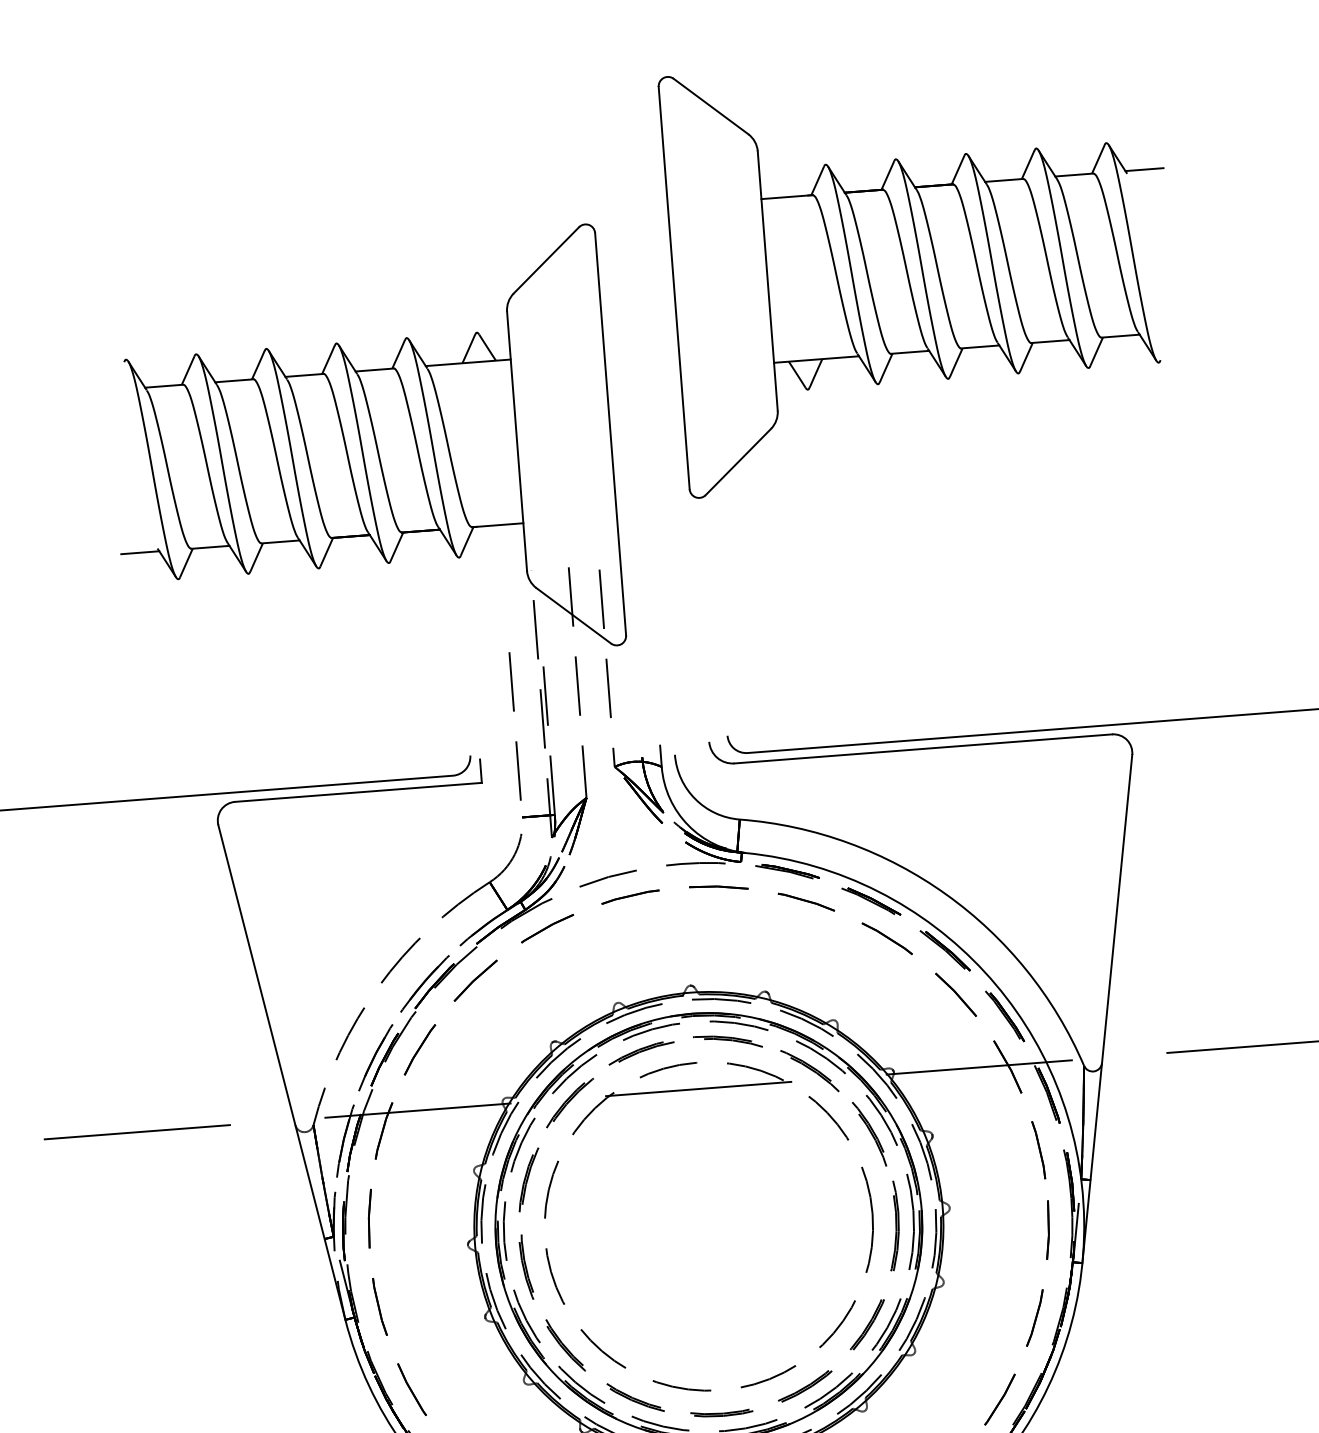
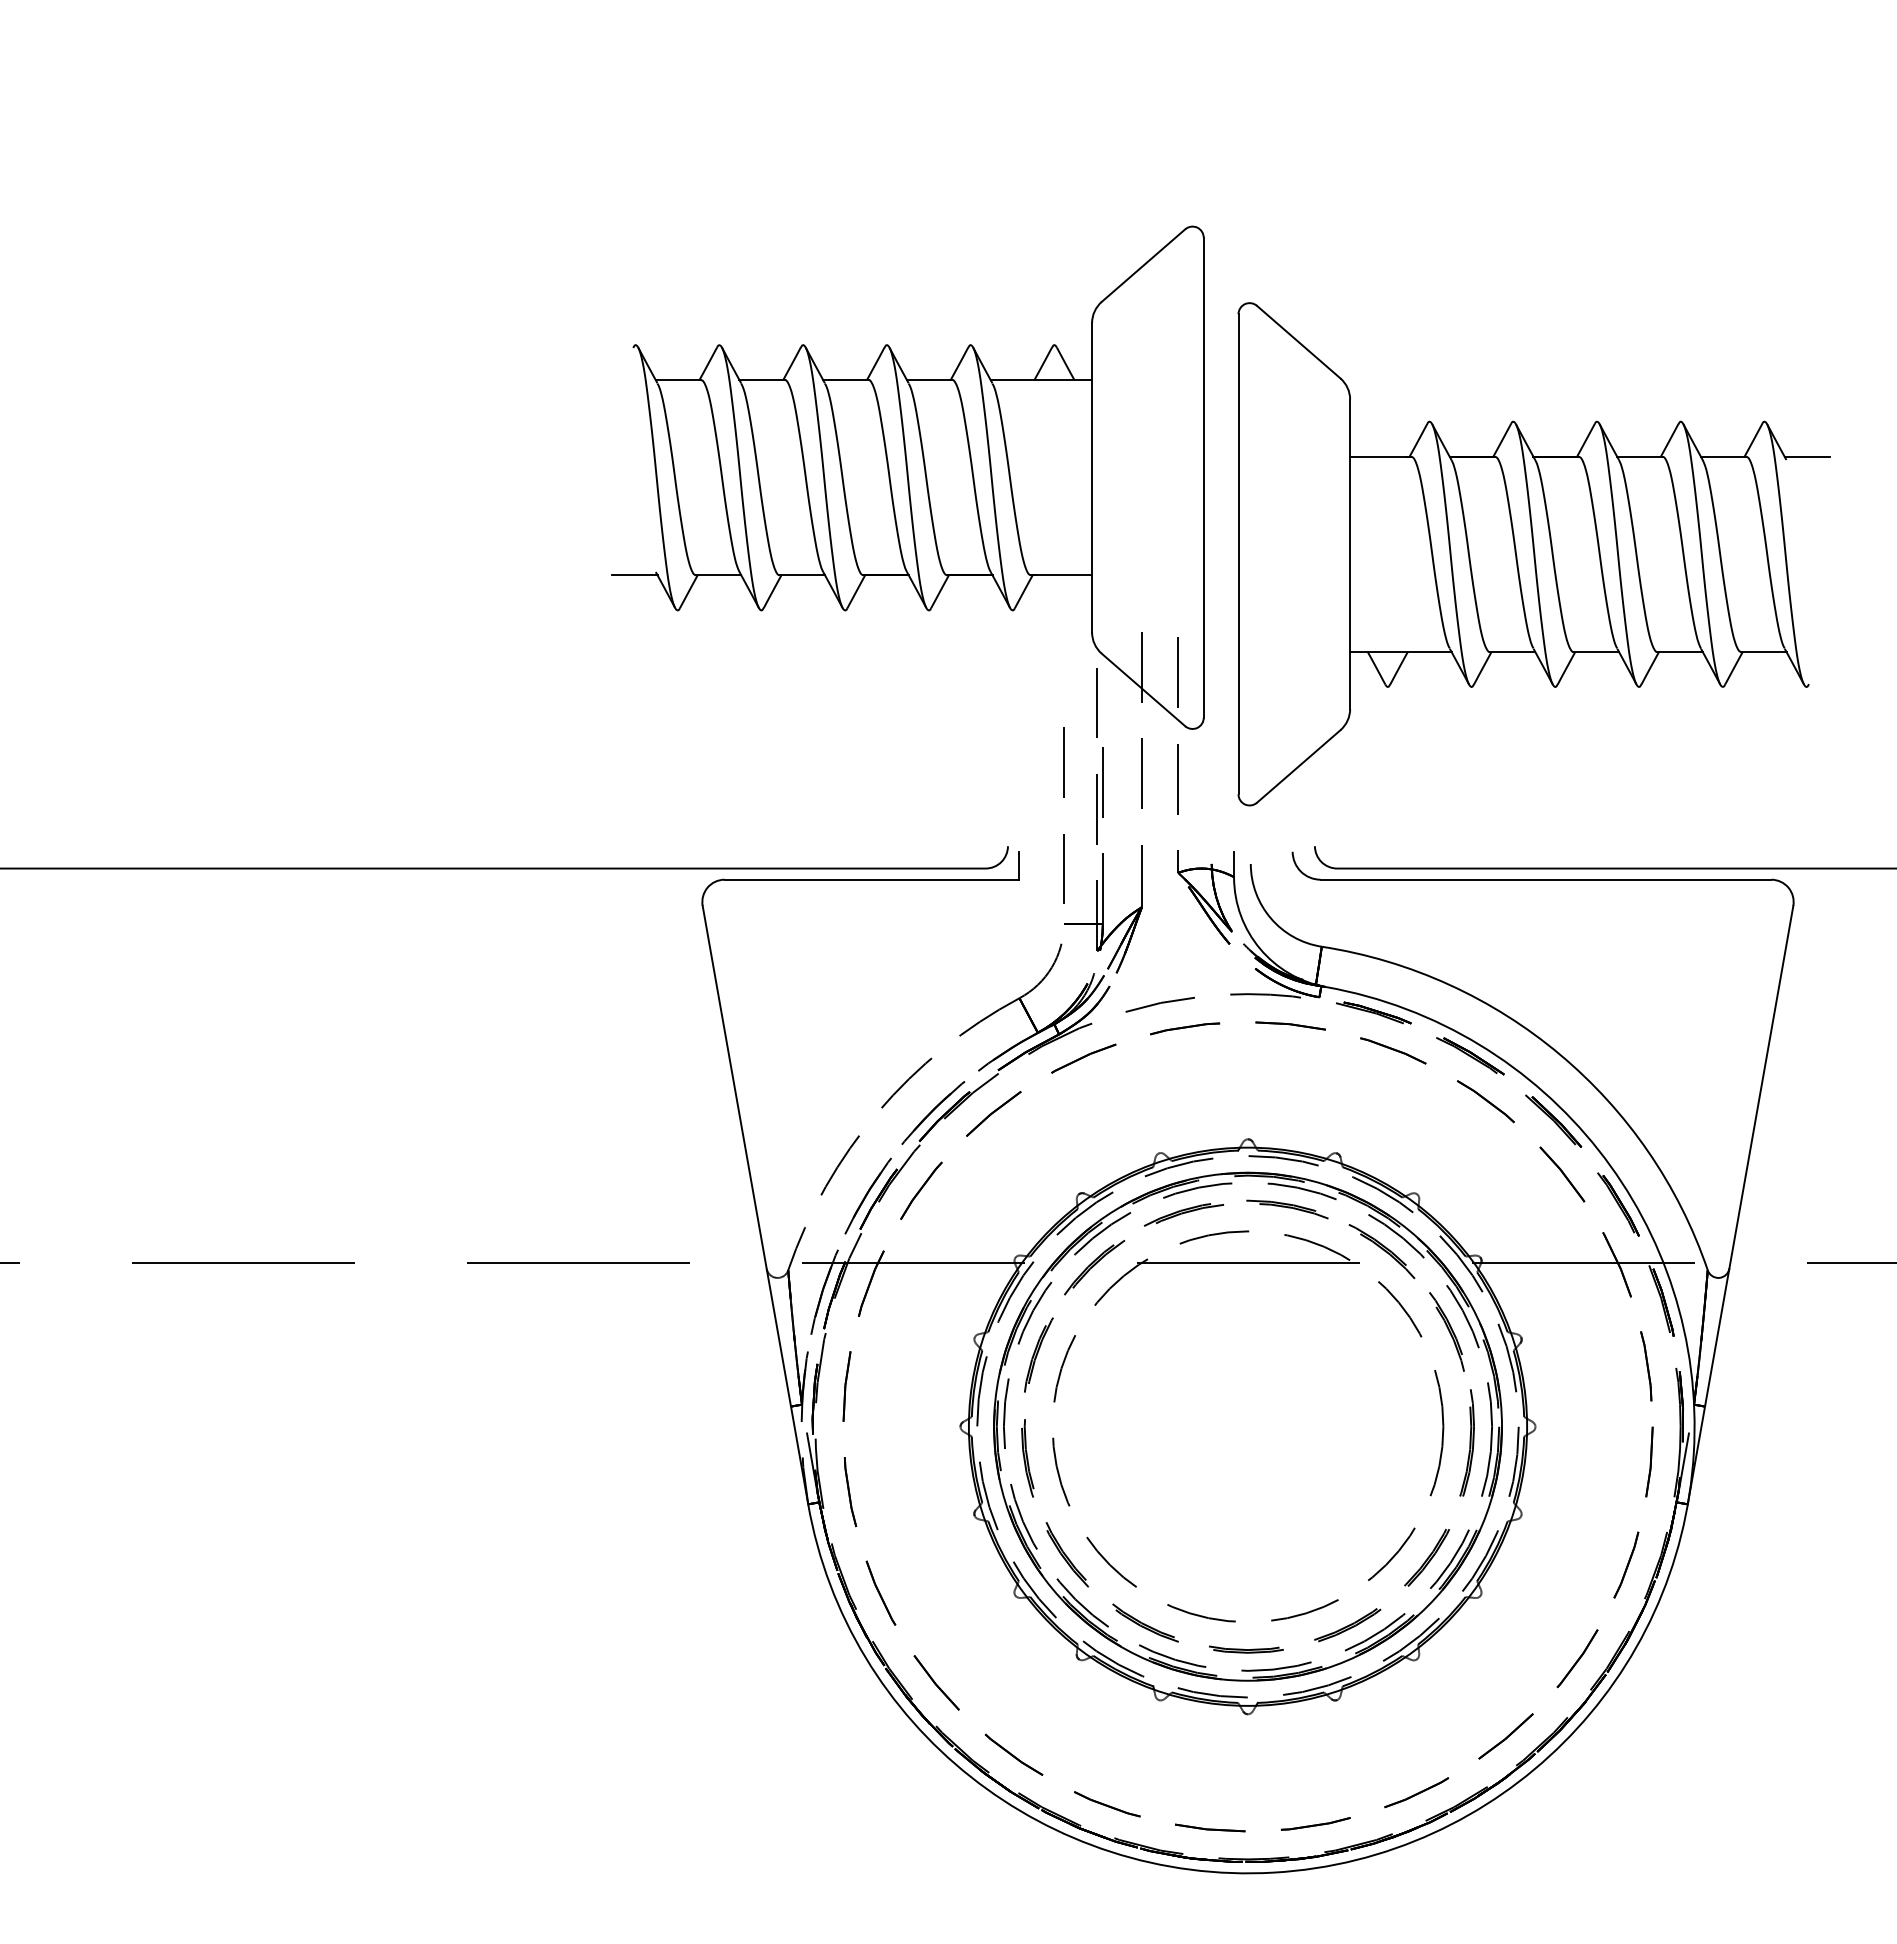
part: (921, 269) -> (1533, 554), moved

